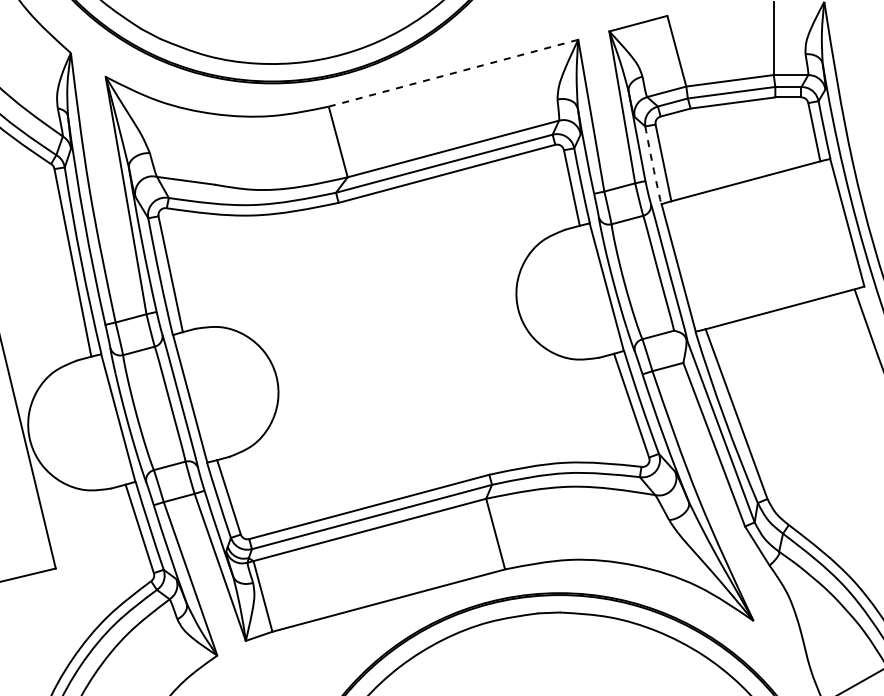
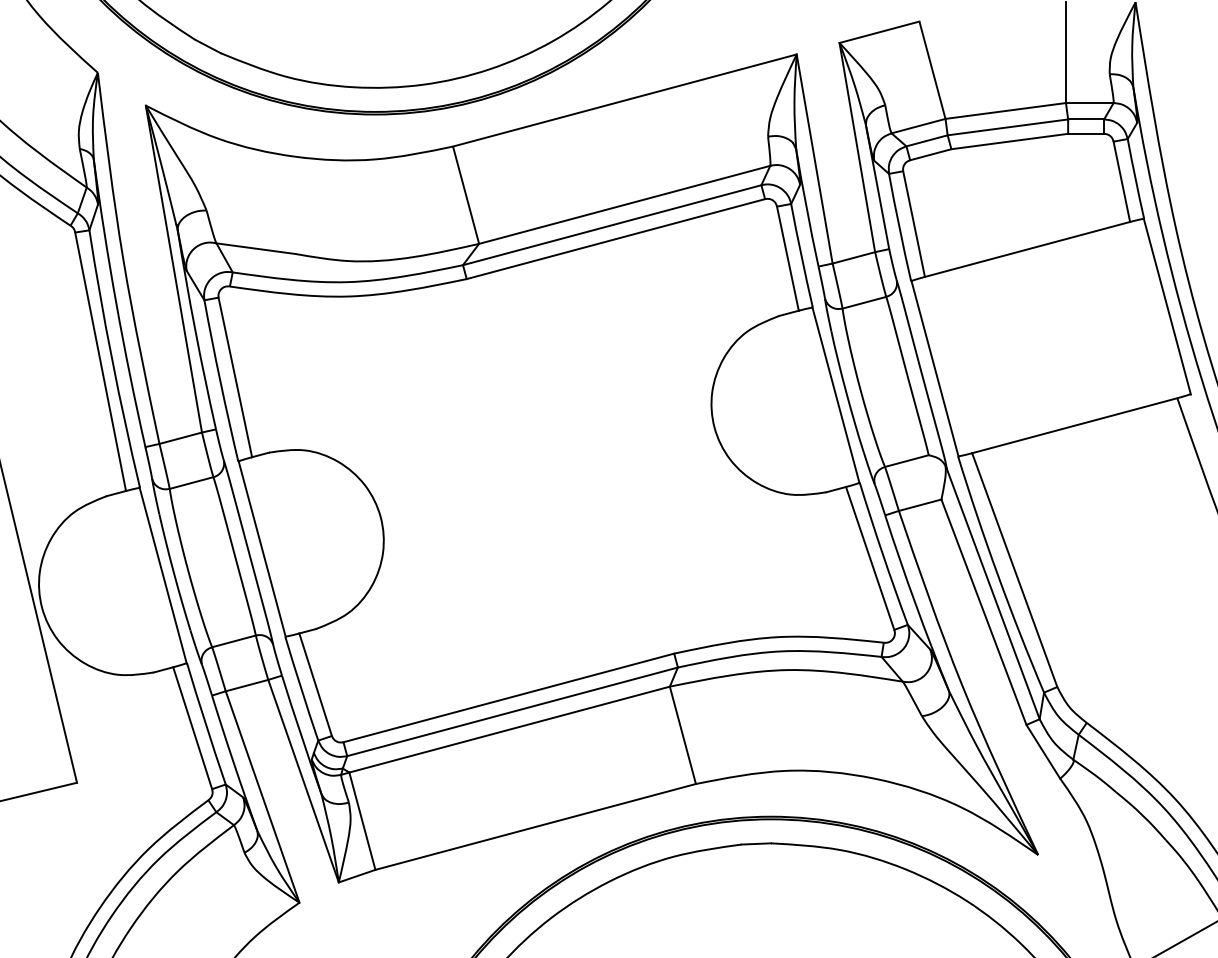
line: (453, 73) -> (624, 100), dashed -> solid
arc: (652, 165) -> (899, 227), dashed -> solid

